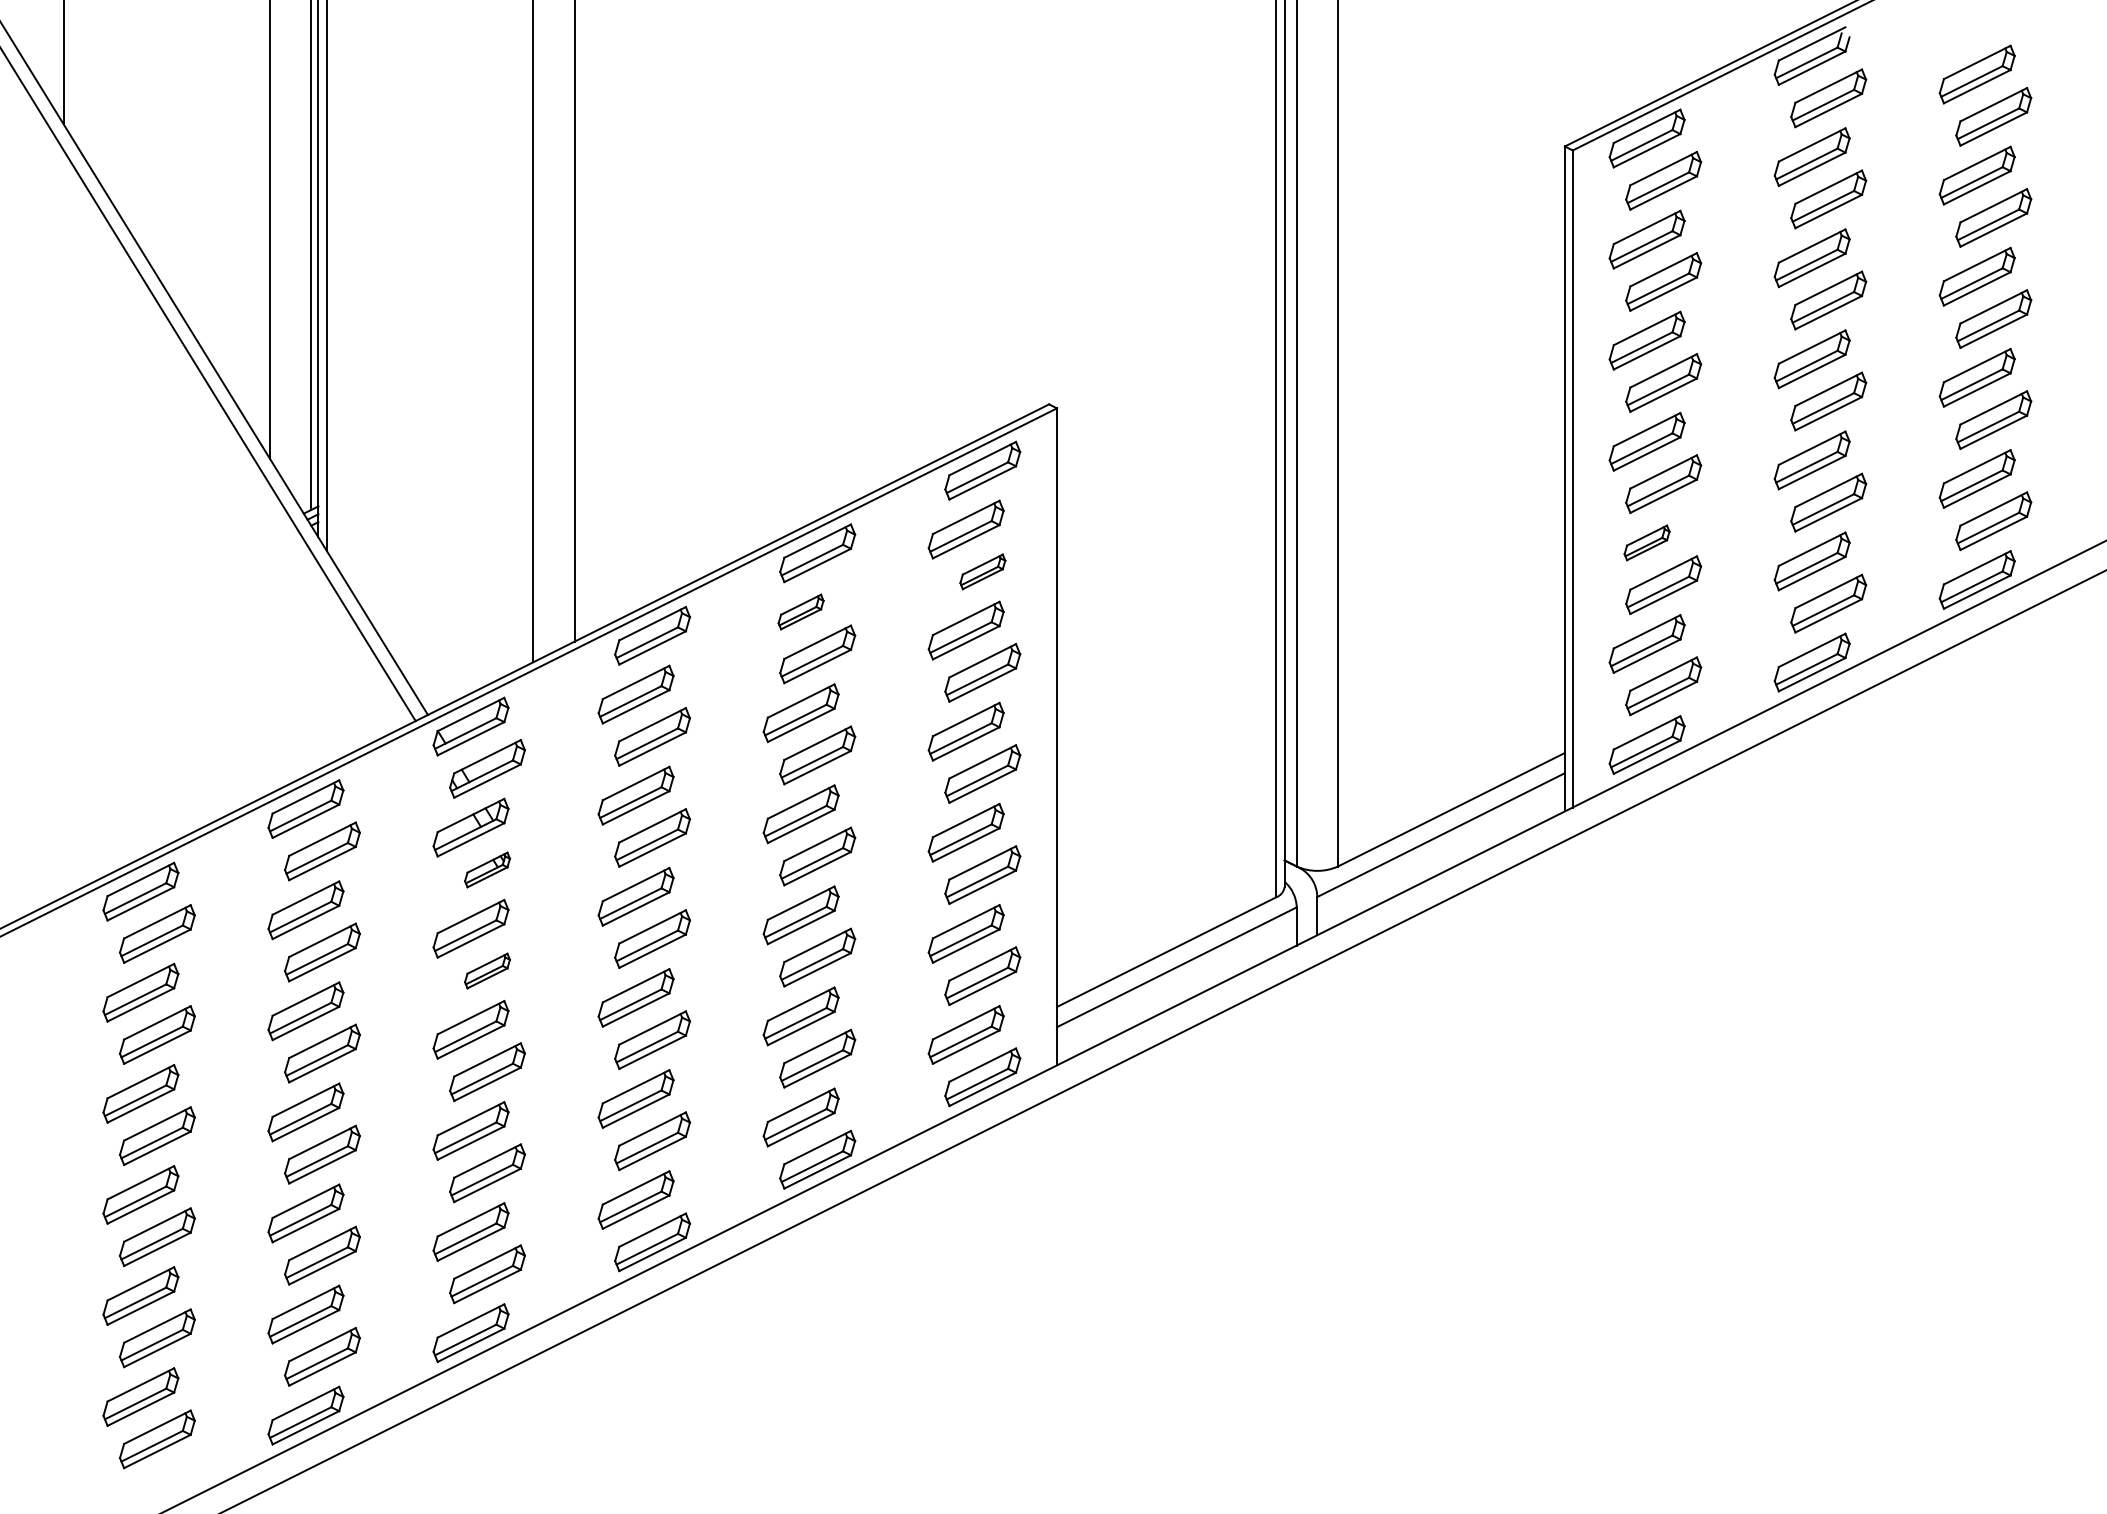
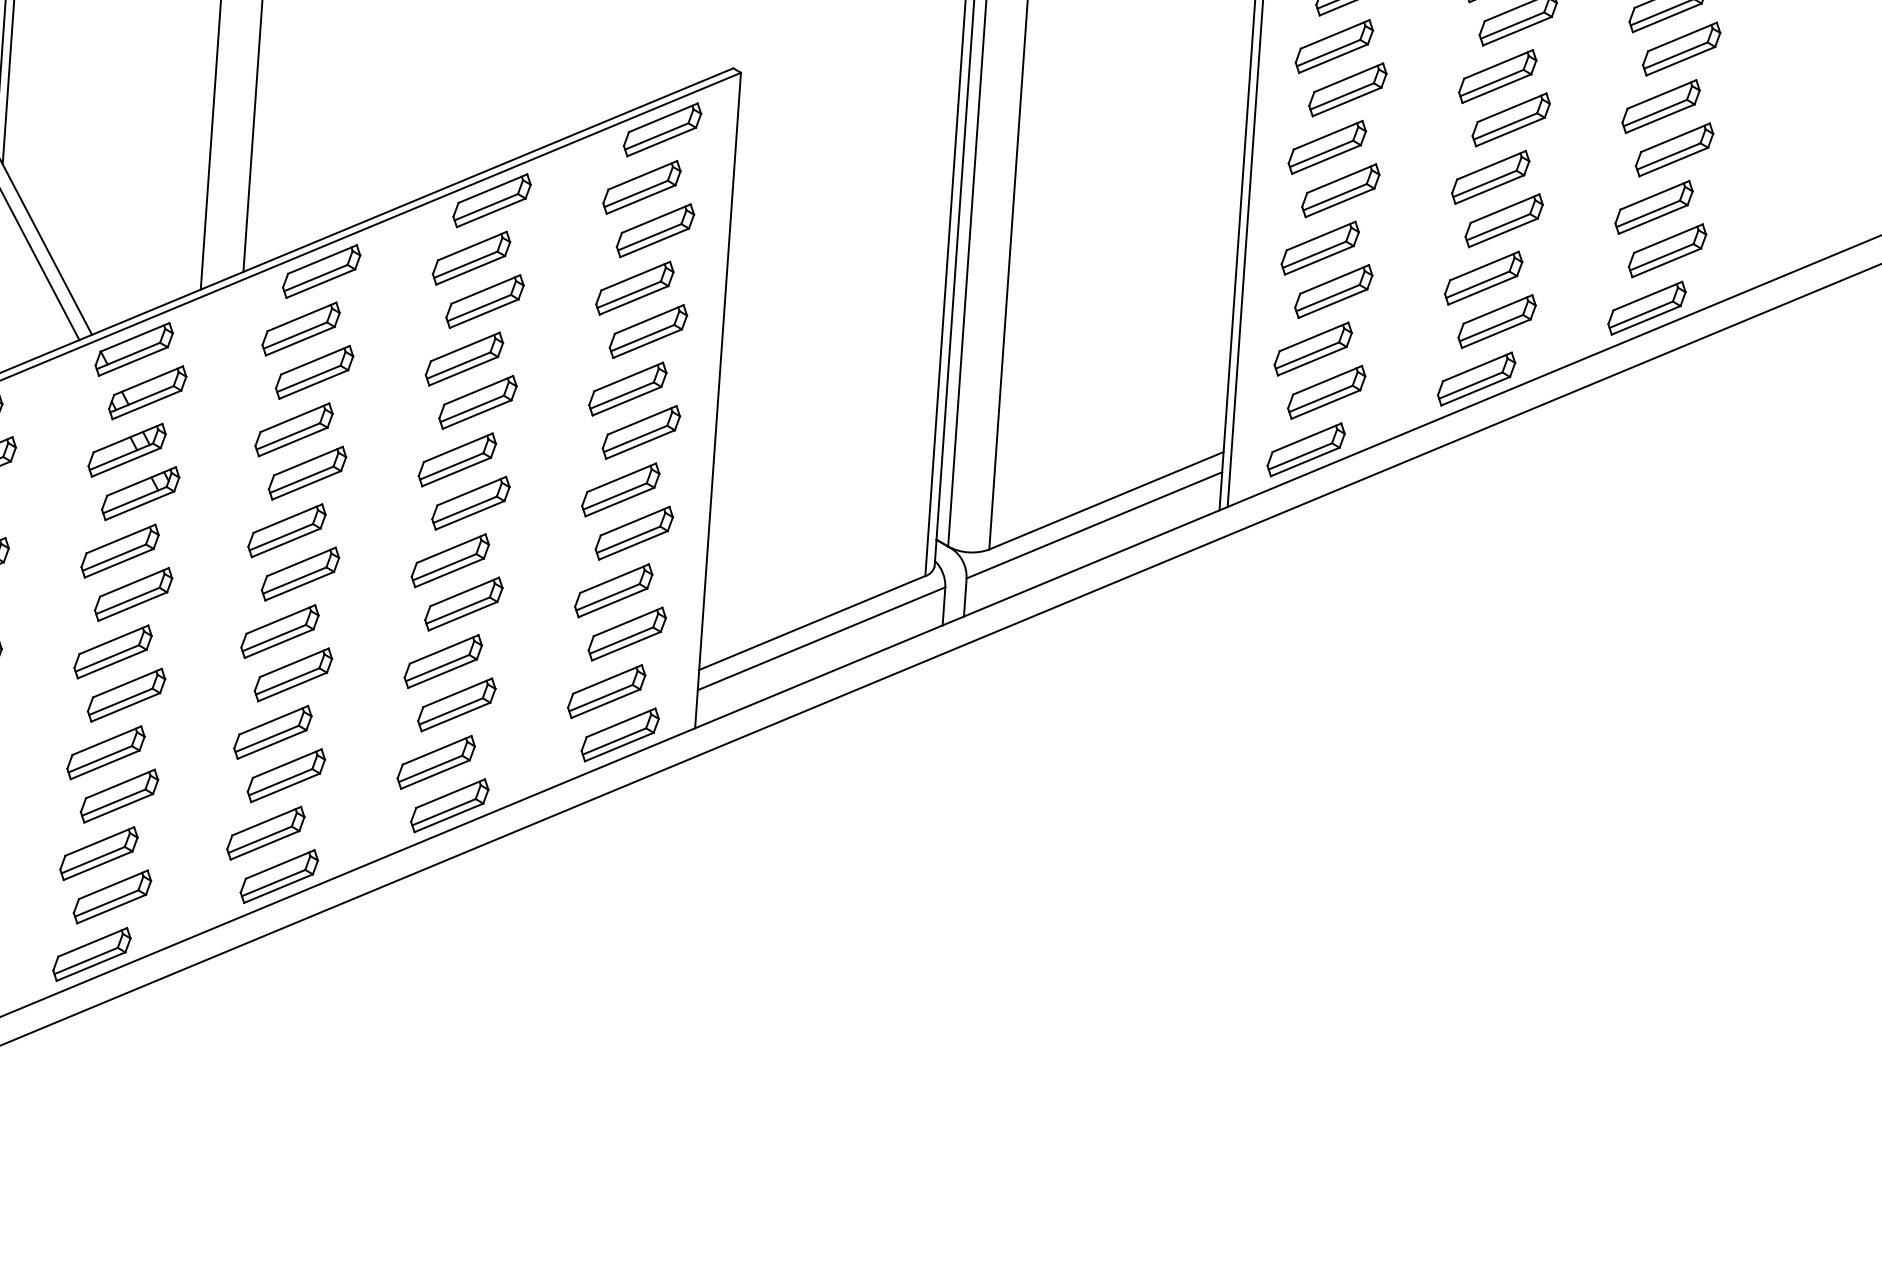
part: (1646, 542) -> (1319, 247), size x1.67
part: (982, 571) -> (655, 230), size x1.67
part: (800, 611) -> (470, 257), size x1.67
part: (487, 869) -> (140, 493), size x1.67
part: (487, 970) -> (133, 593), size x1.67

